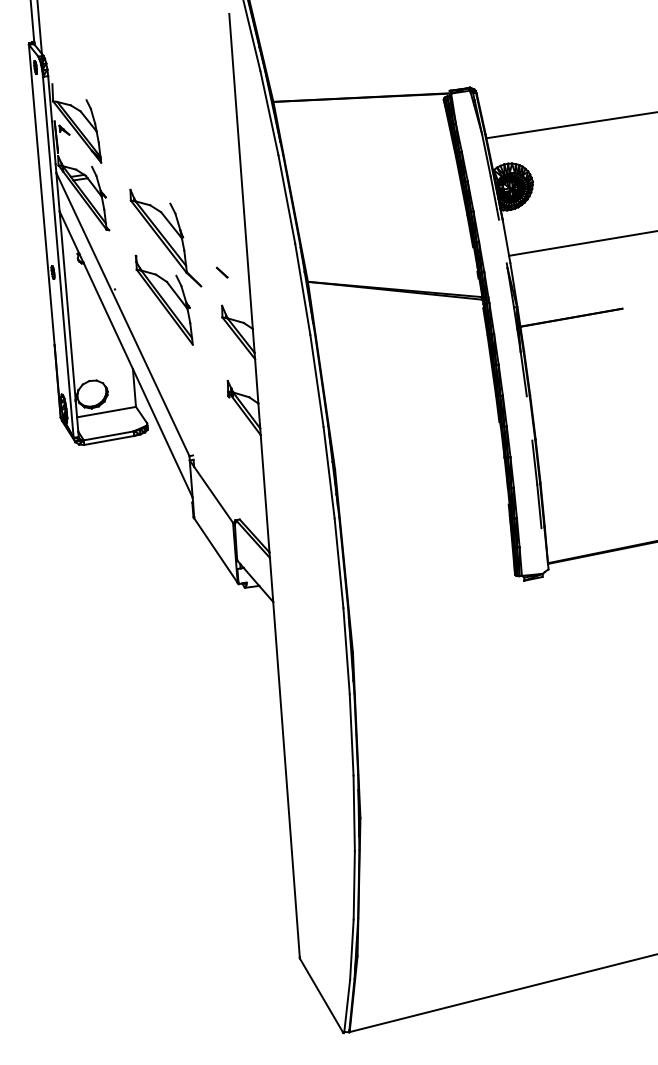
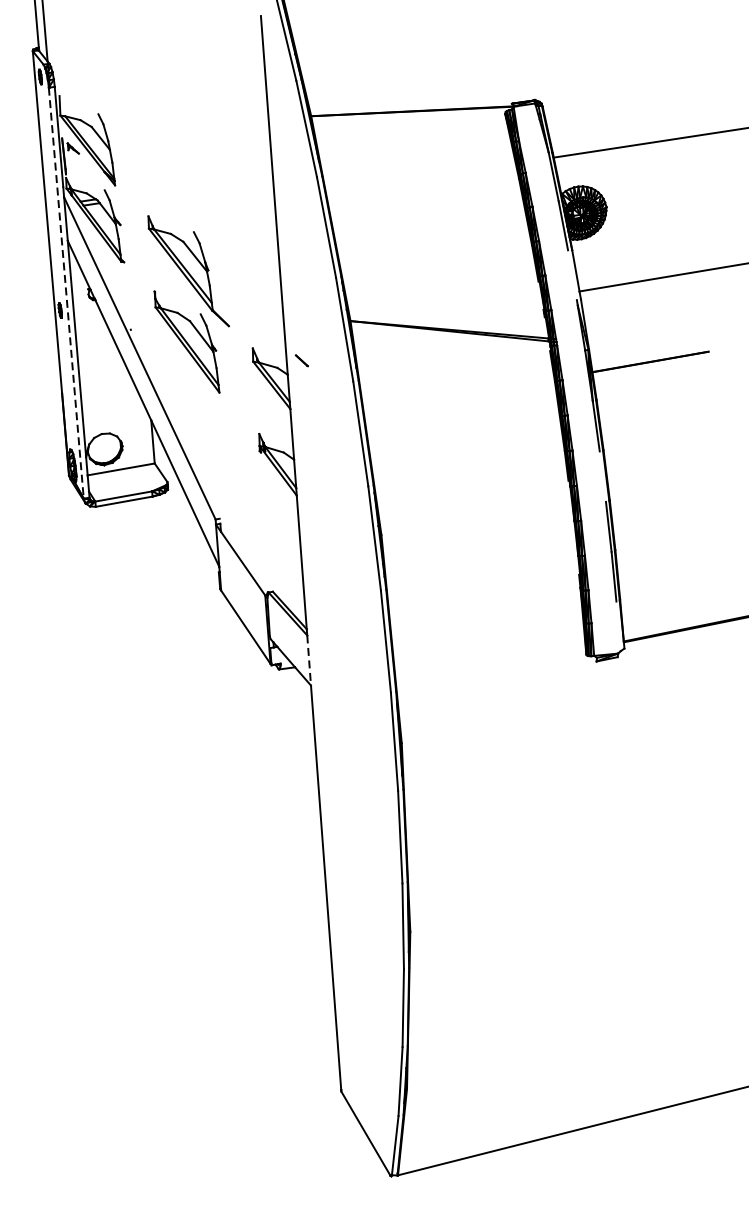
line: (58, 257) -> (66, 293), solid -> dashed
line: (222, 272) -> (302, 360), moved
line: (271, 580) -> (309, 661), solid -> dashed

